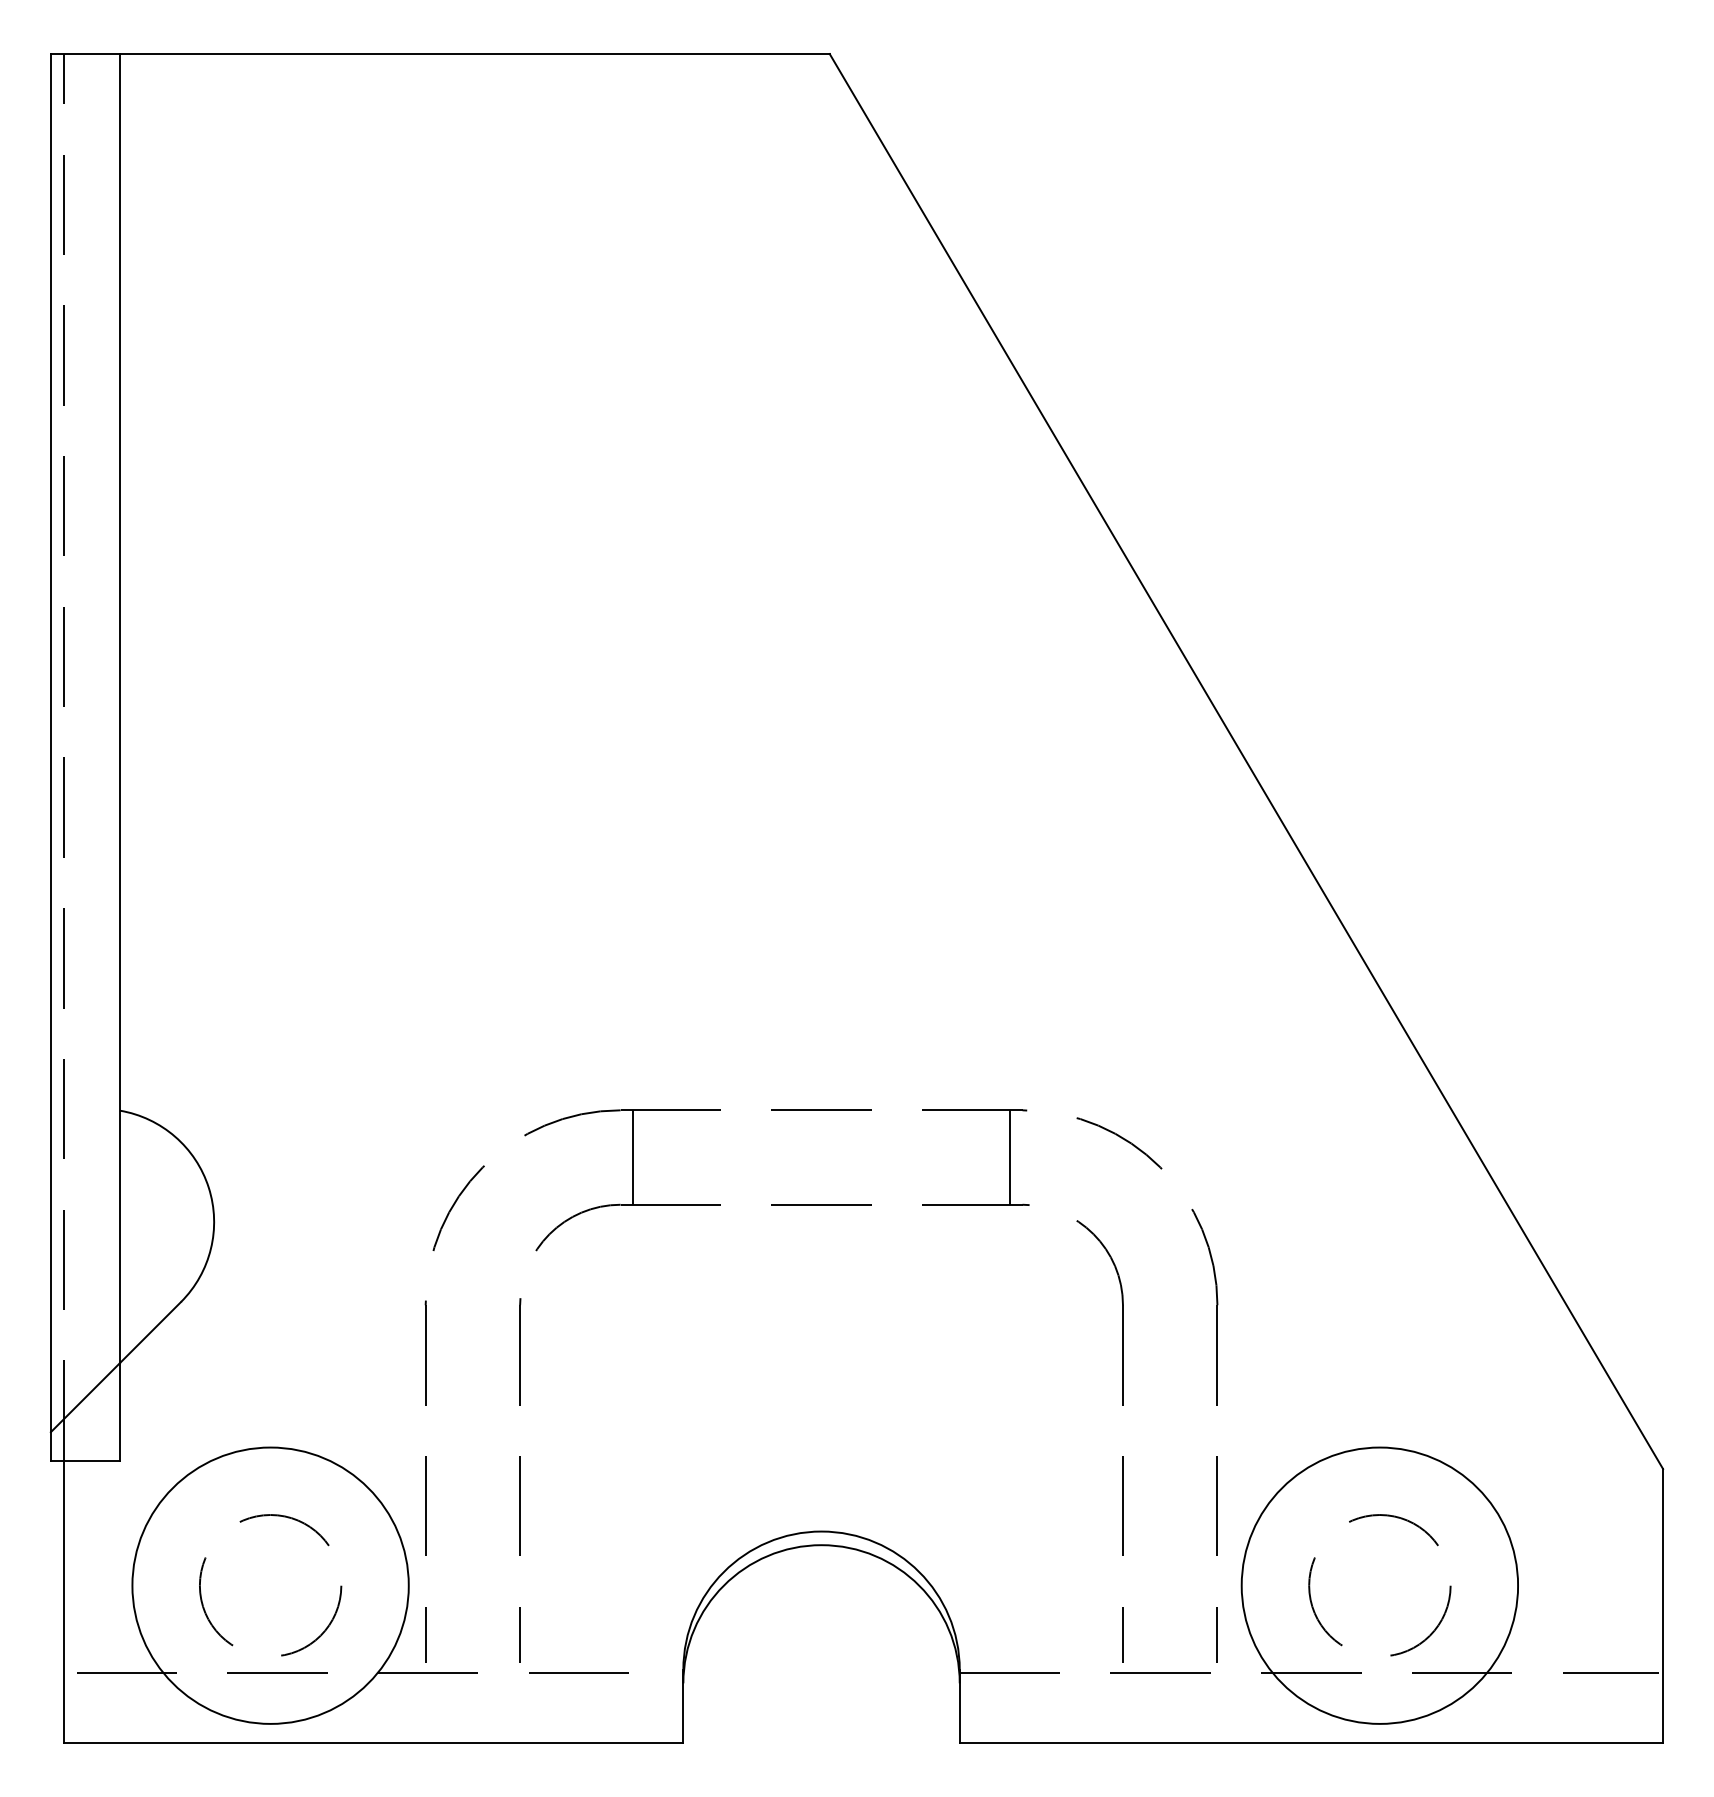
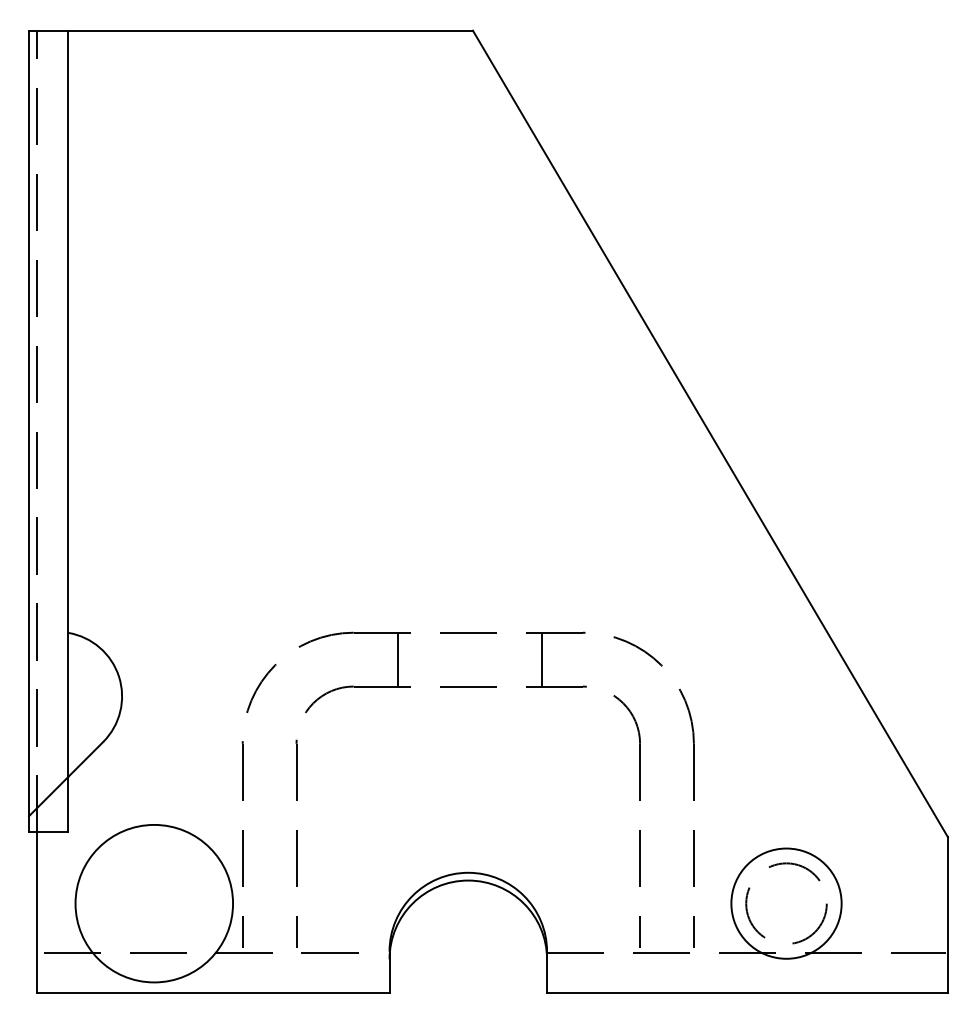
line: (632, 1157) -> (397, 659), moved
line: (1009, 1157) -> (541, 659), moved
circle: (270, 1585) -> (154, 903), removed
circle: (1379, 1585) -> (786, 903), size x0.7

